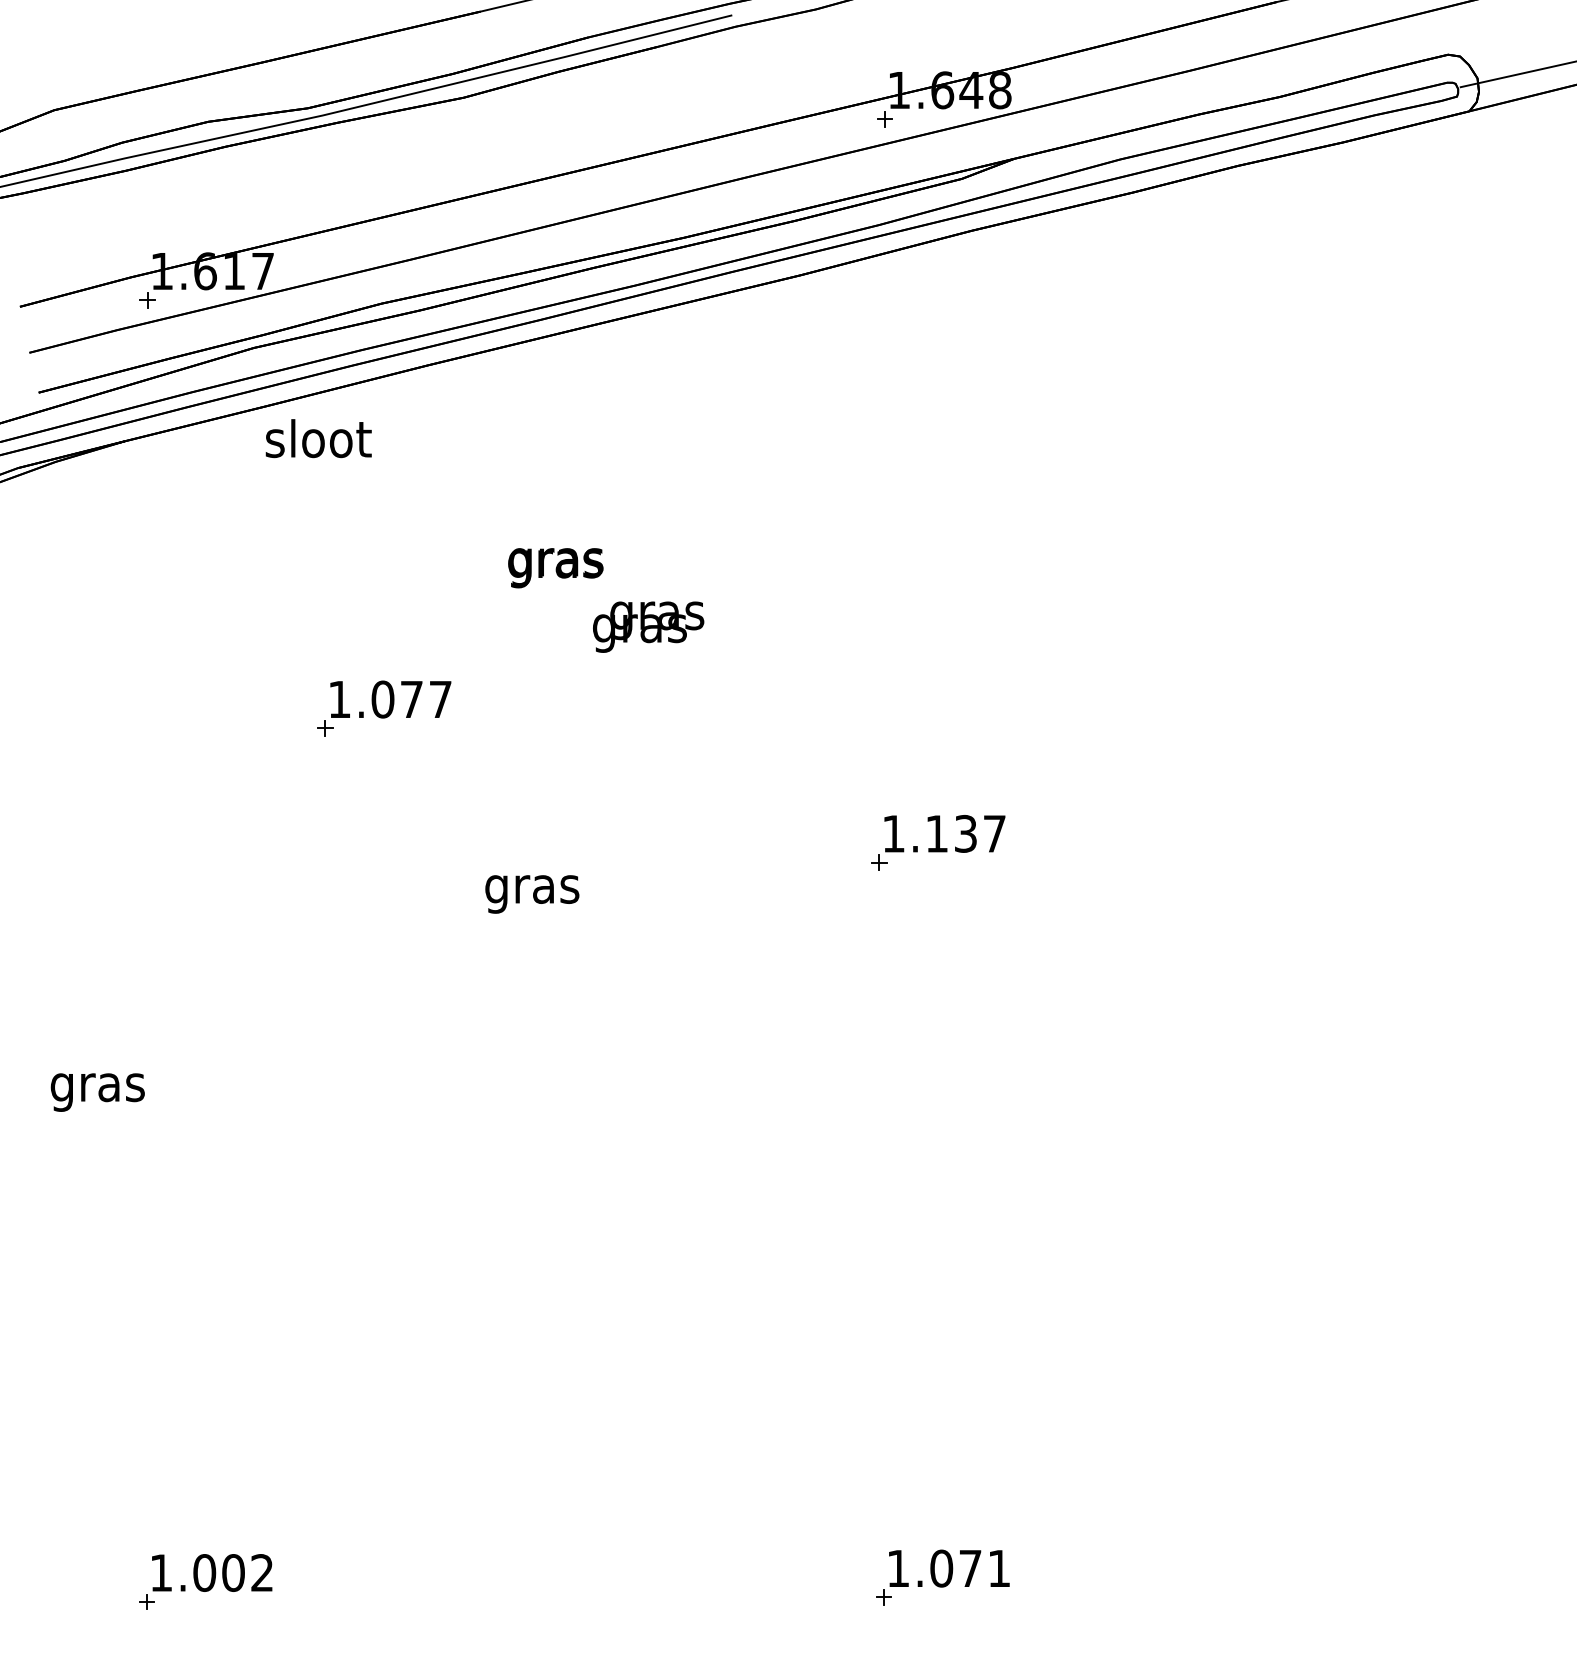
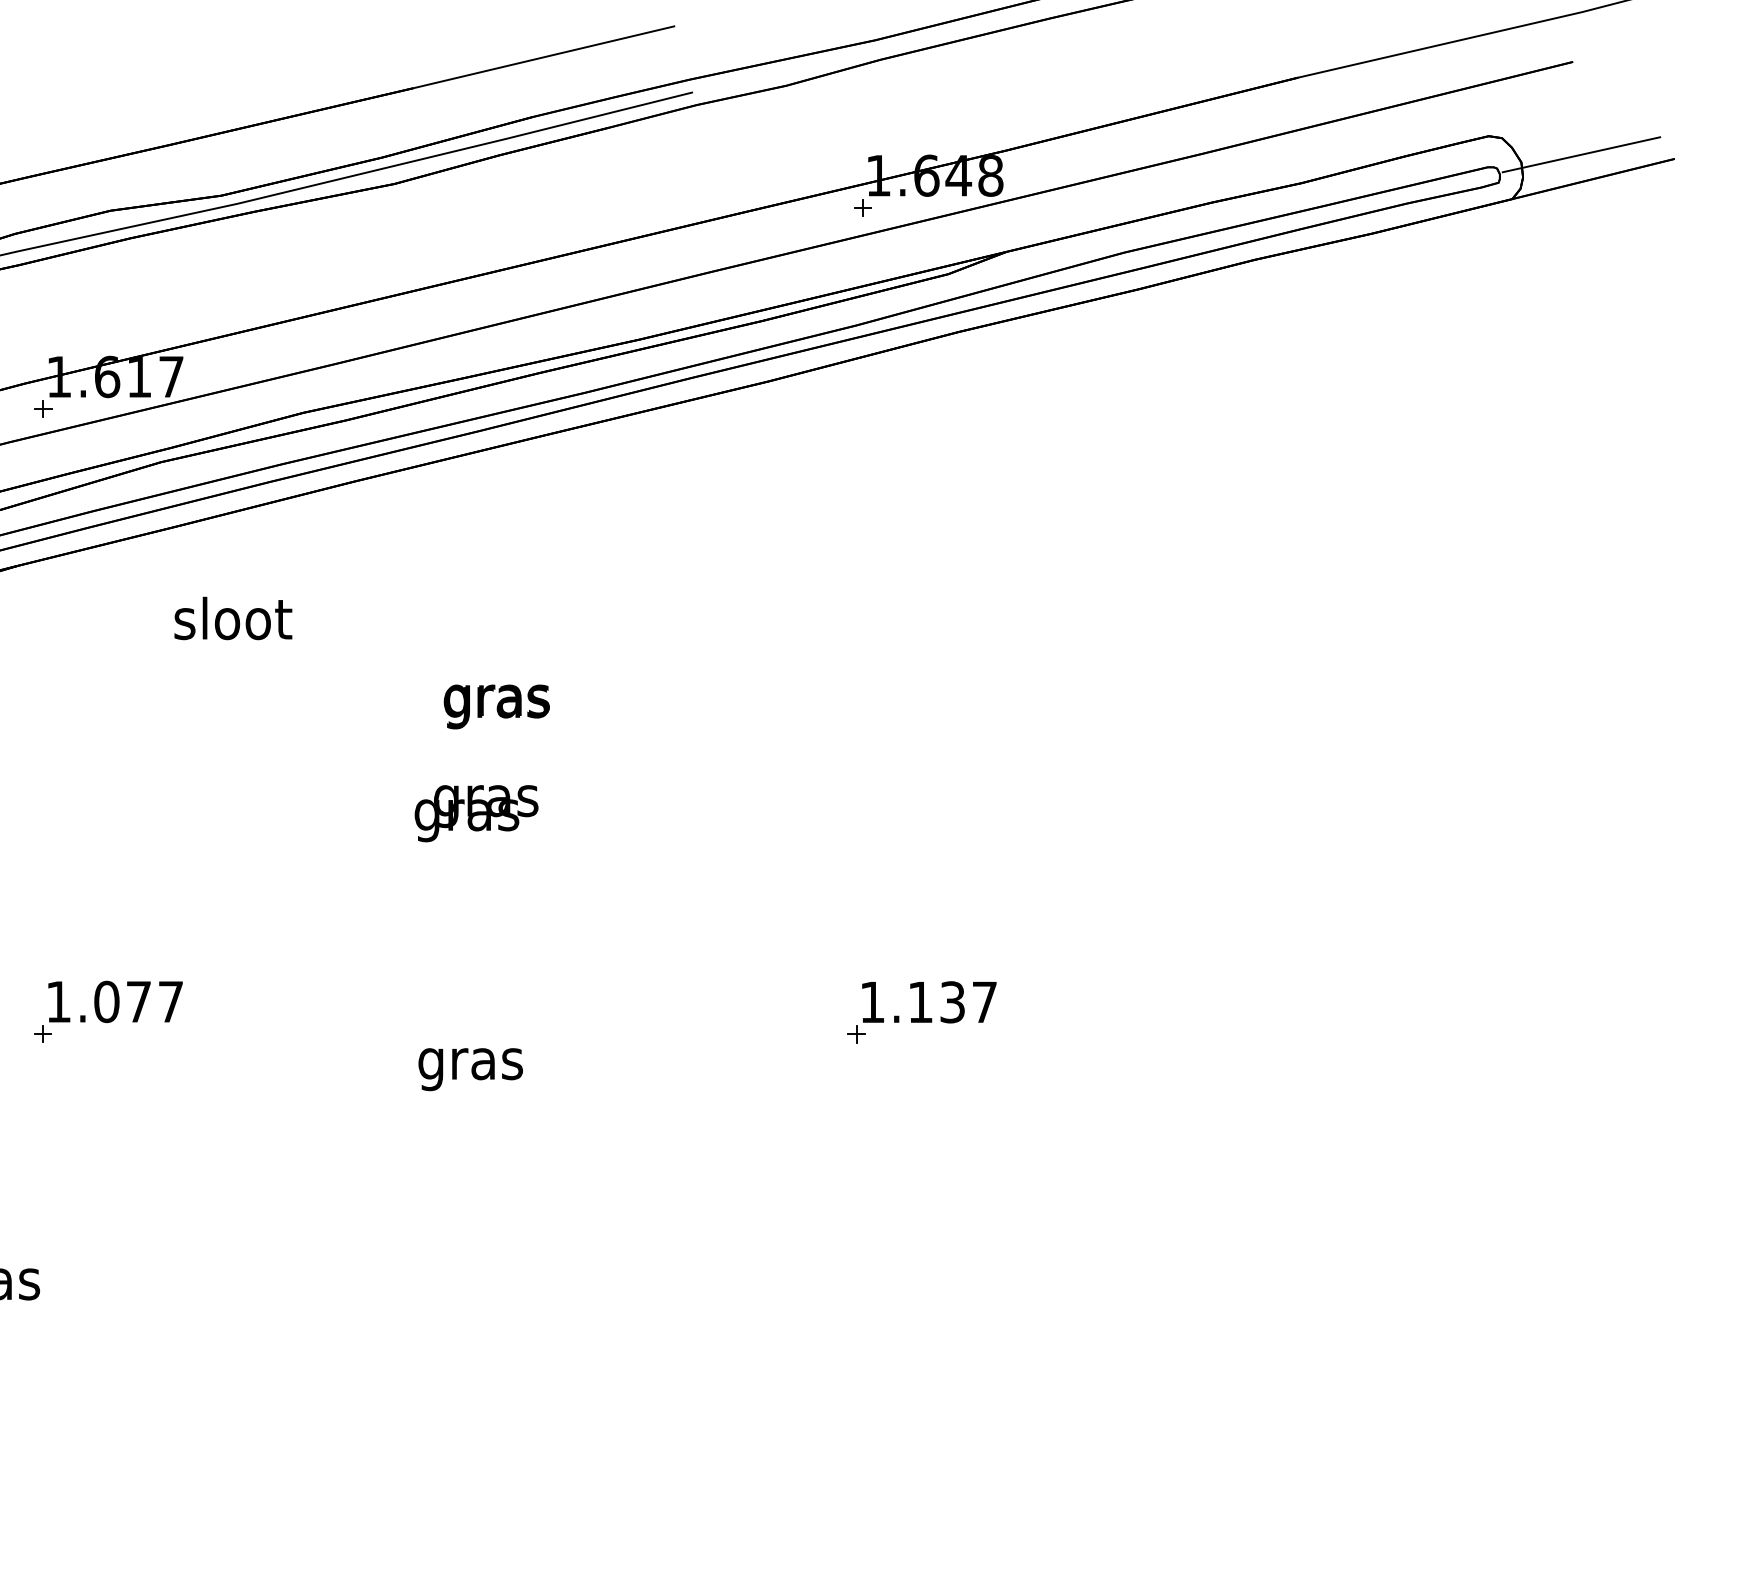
text: (318, 438) -> (233, 618), moved
text: (648, 626) -> (476, 812), moved
part: (384, 708) -> (108, 1011), moved

